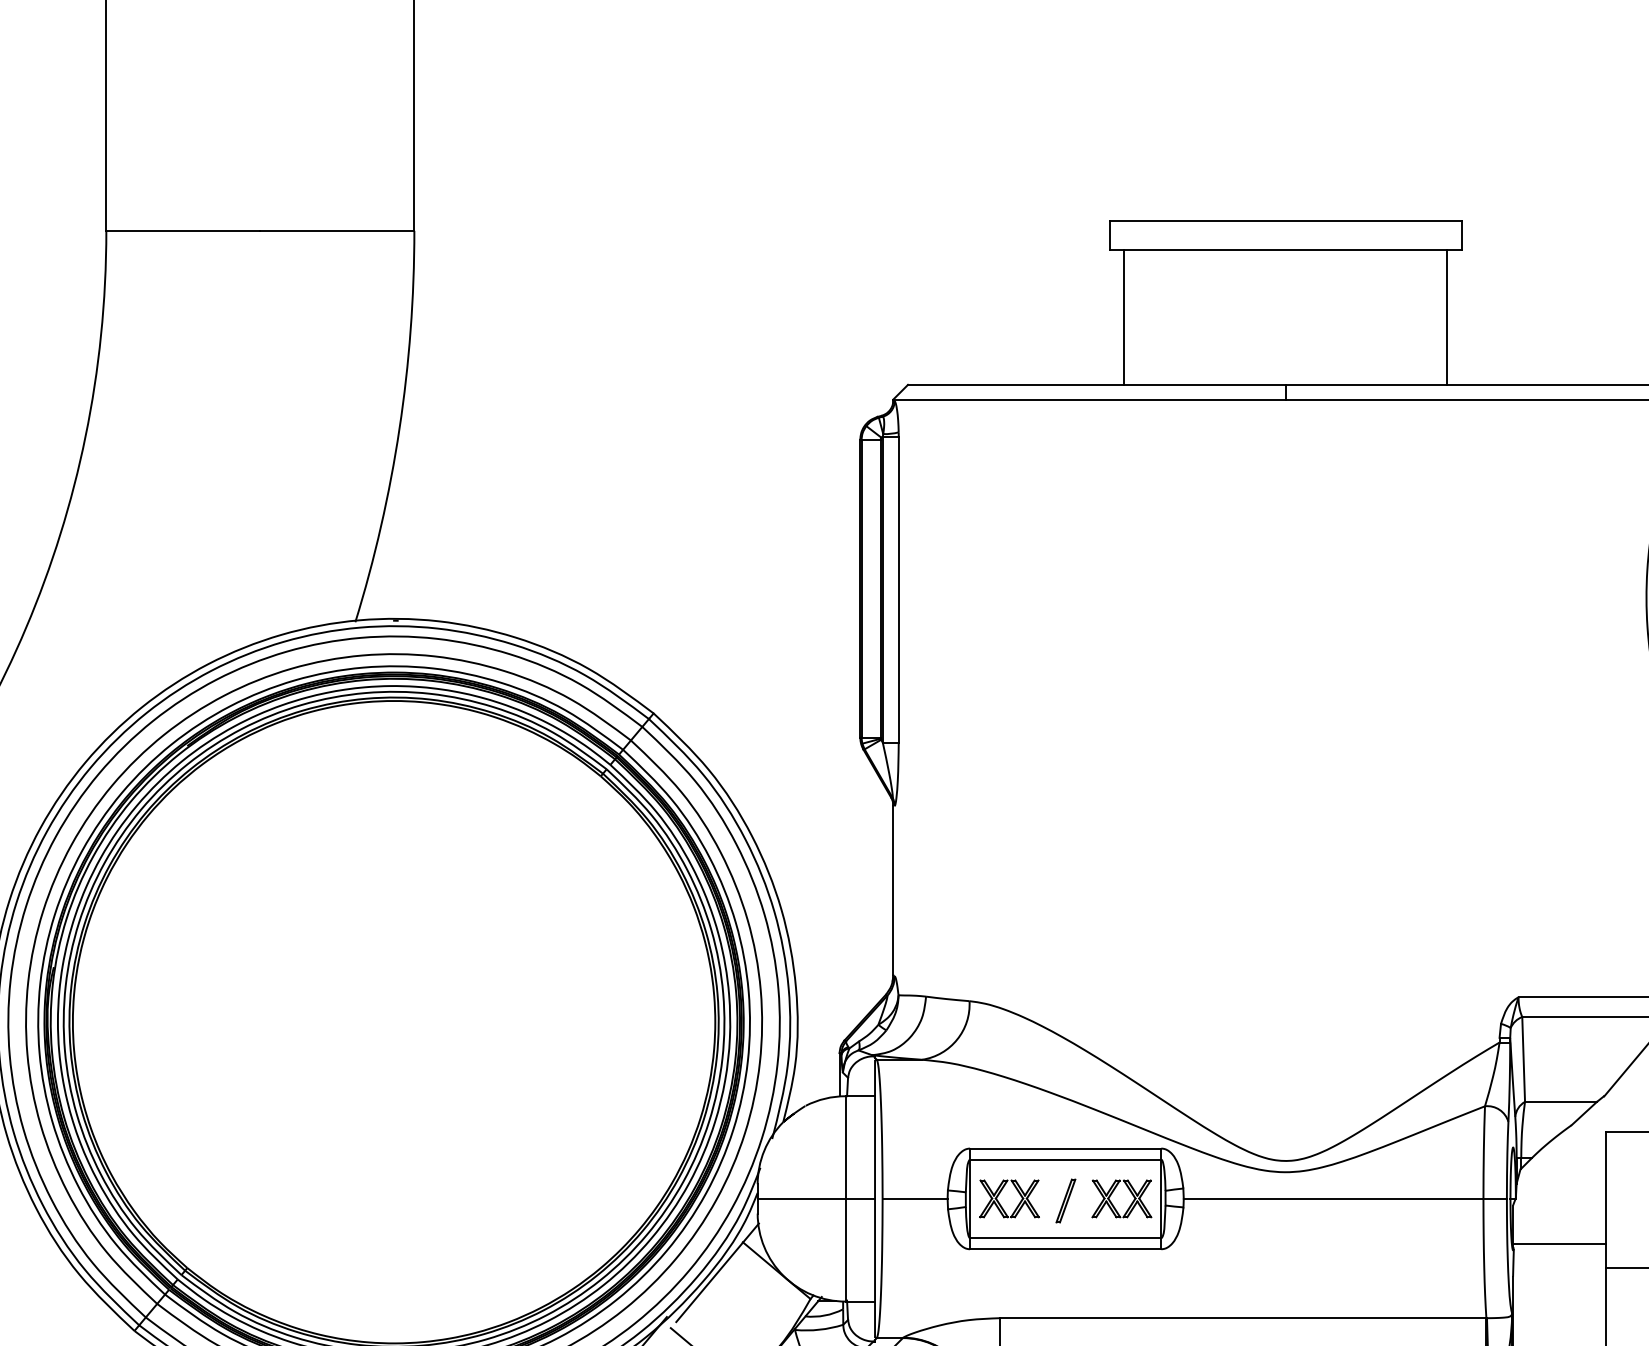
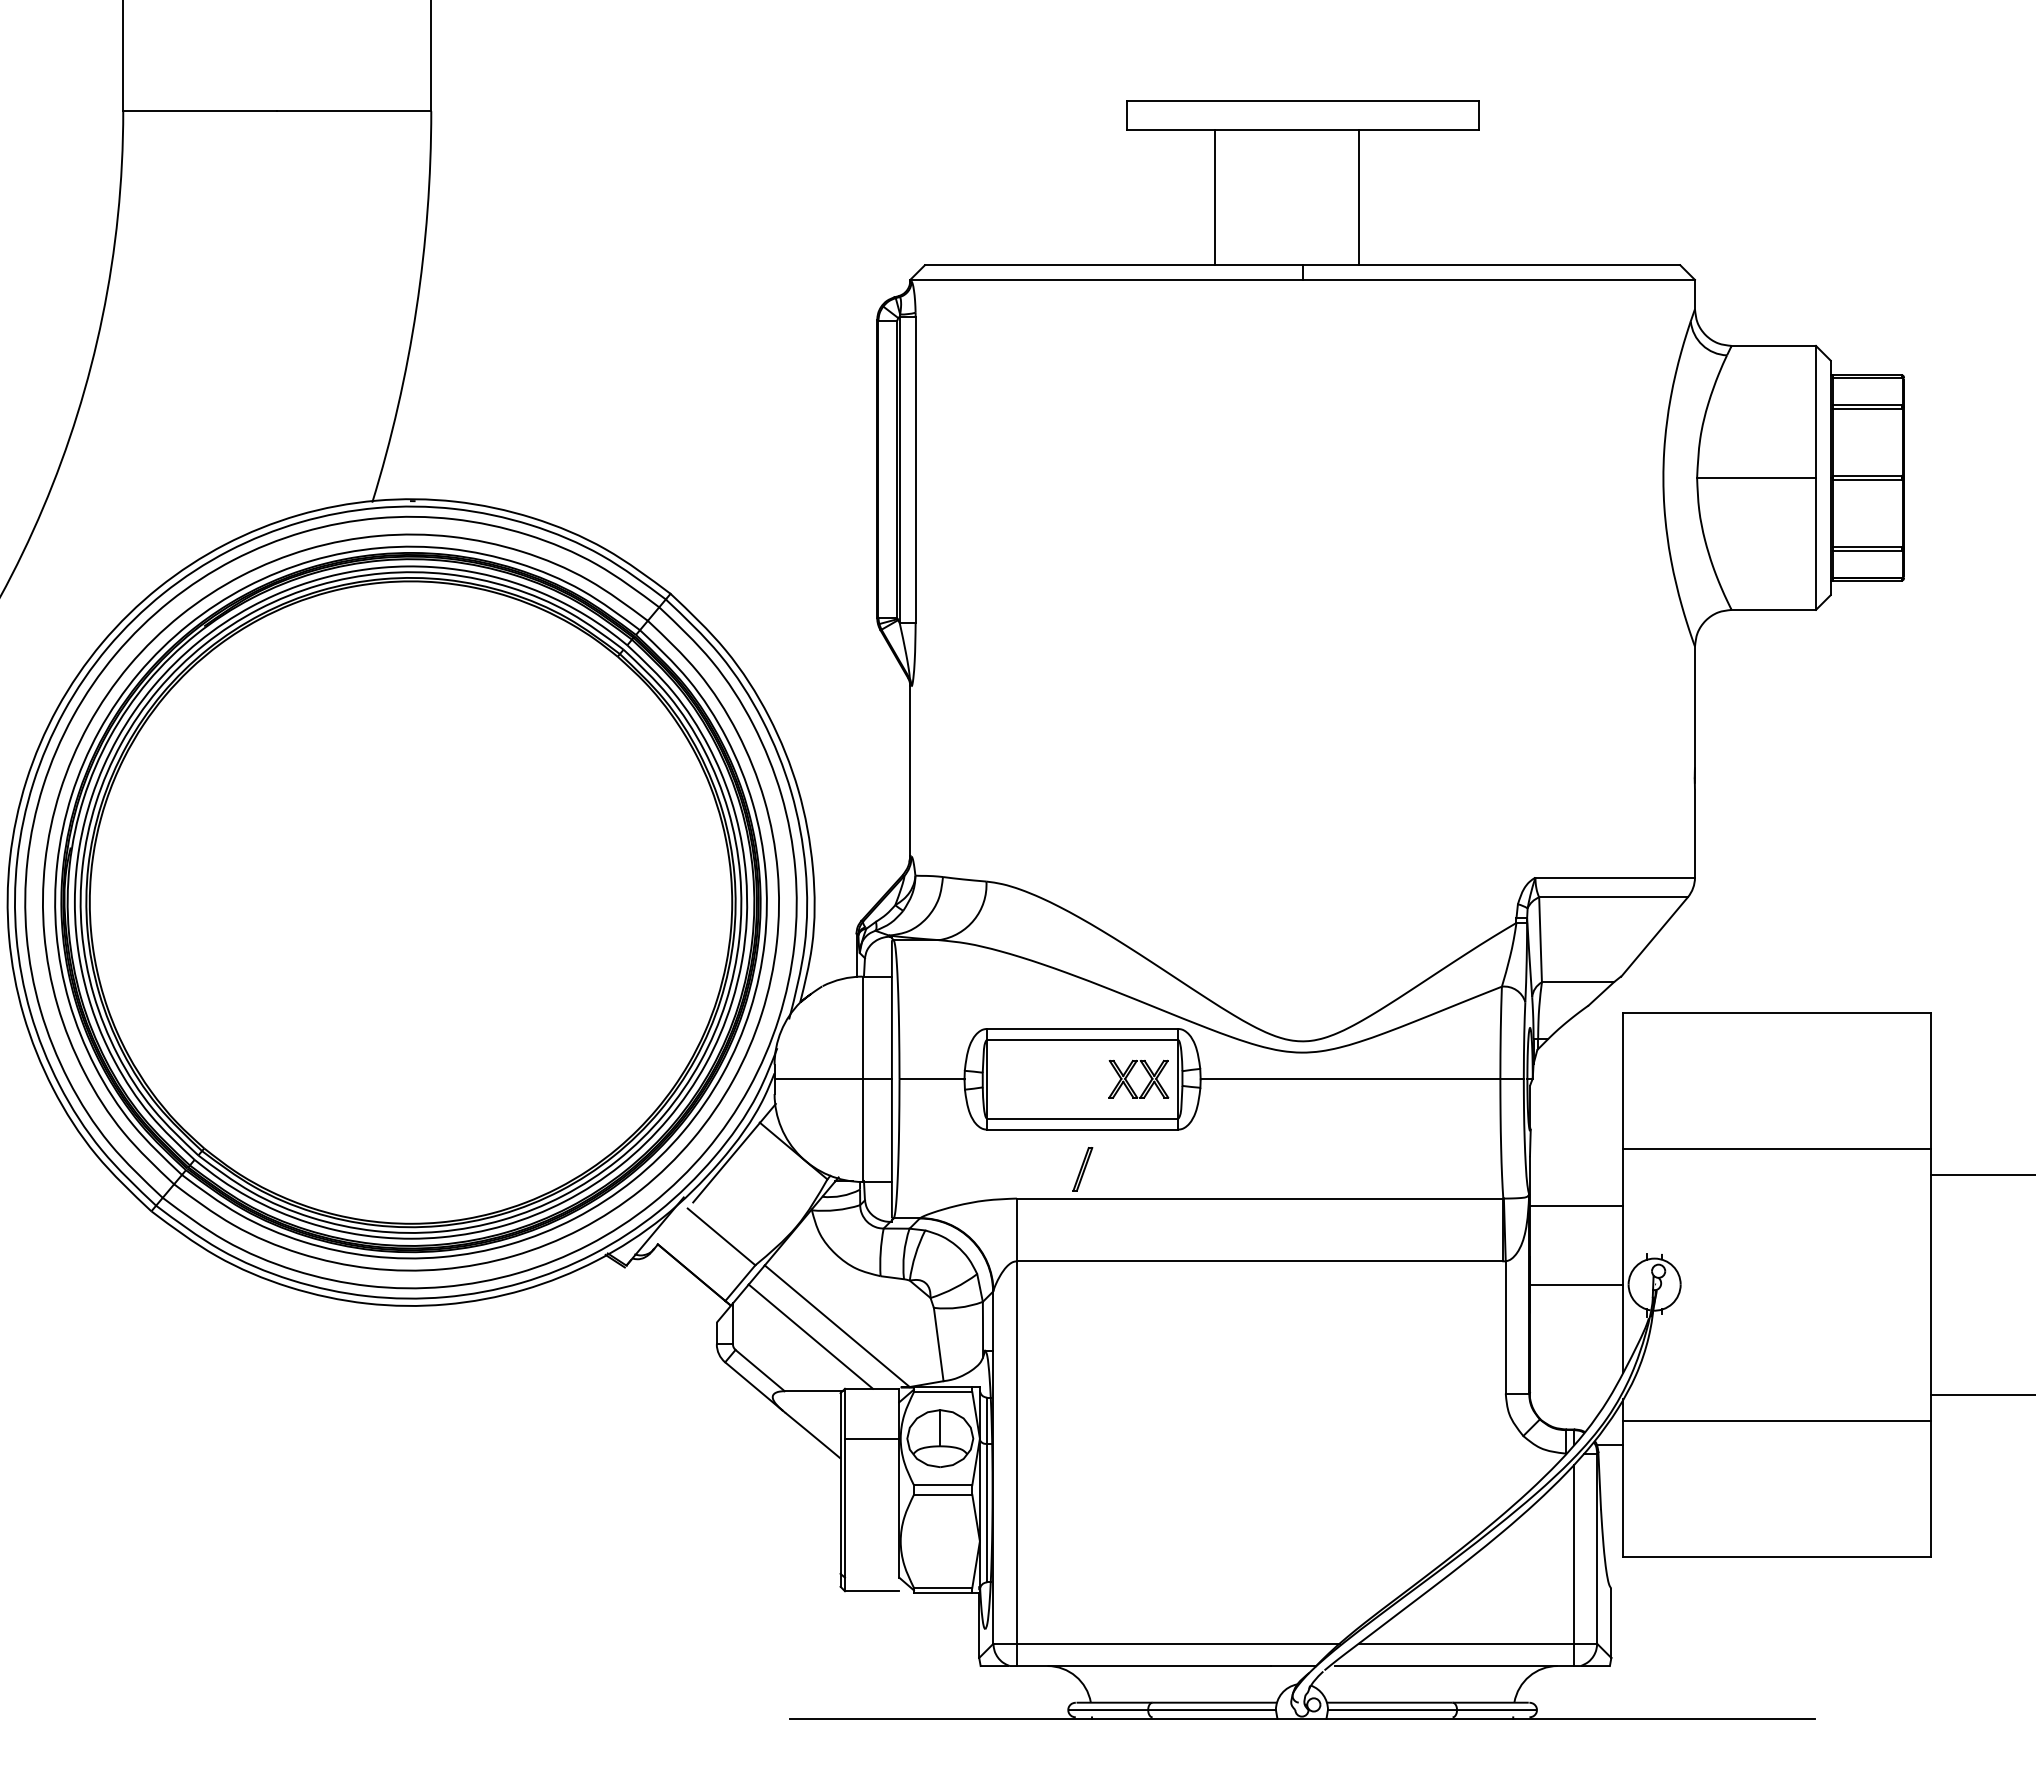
line: (1124, 317) -> (1215, 197), moved
line: (1446, 317) -> (1358, 197), moved
part: (1001, 1192) -> (1018, 1072), removed
part: (1065, 1201) -> (1082, 1169), moved
line: (1559, 1244) -> (1576, 1205), moved

